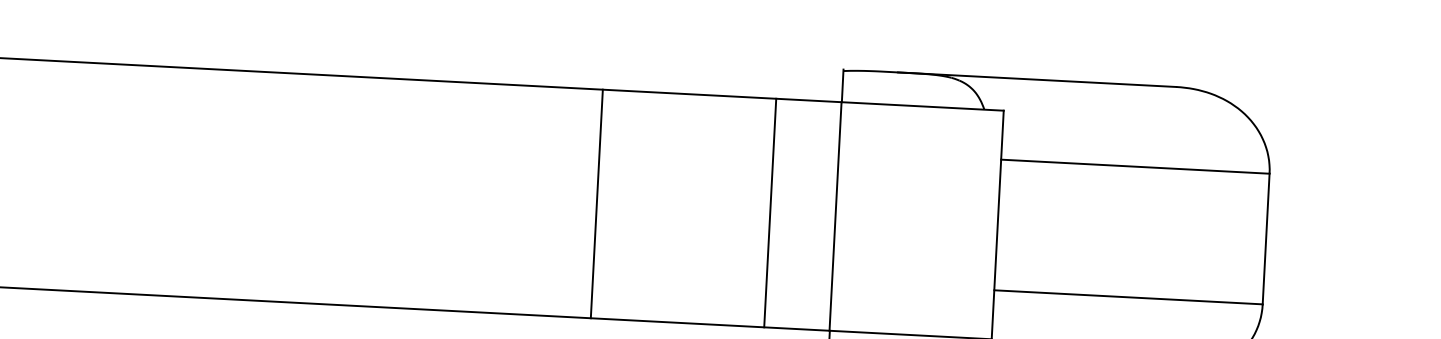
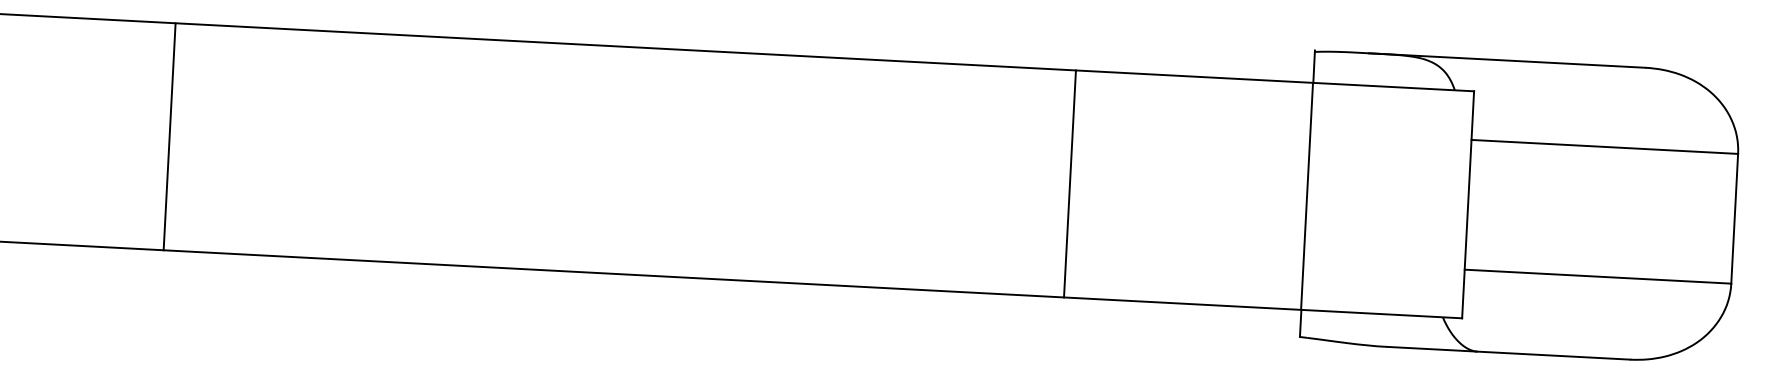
line: (770, 212) -> (1242, 192), removed

